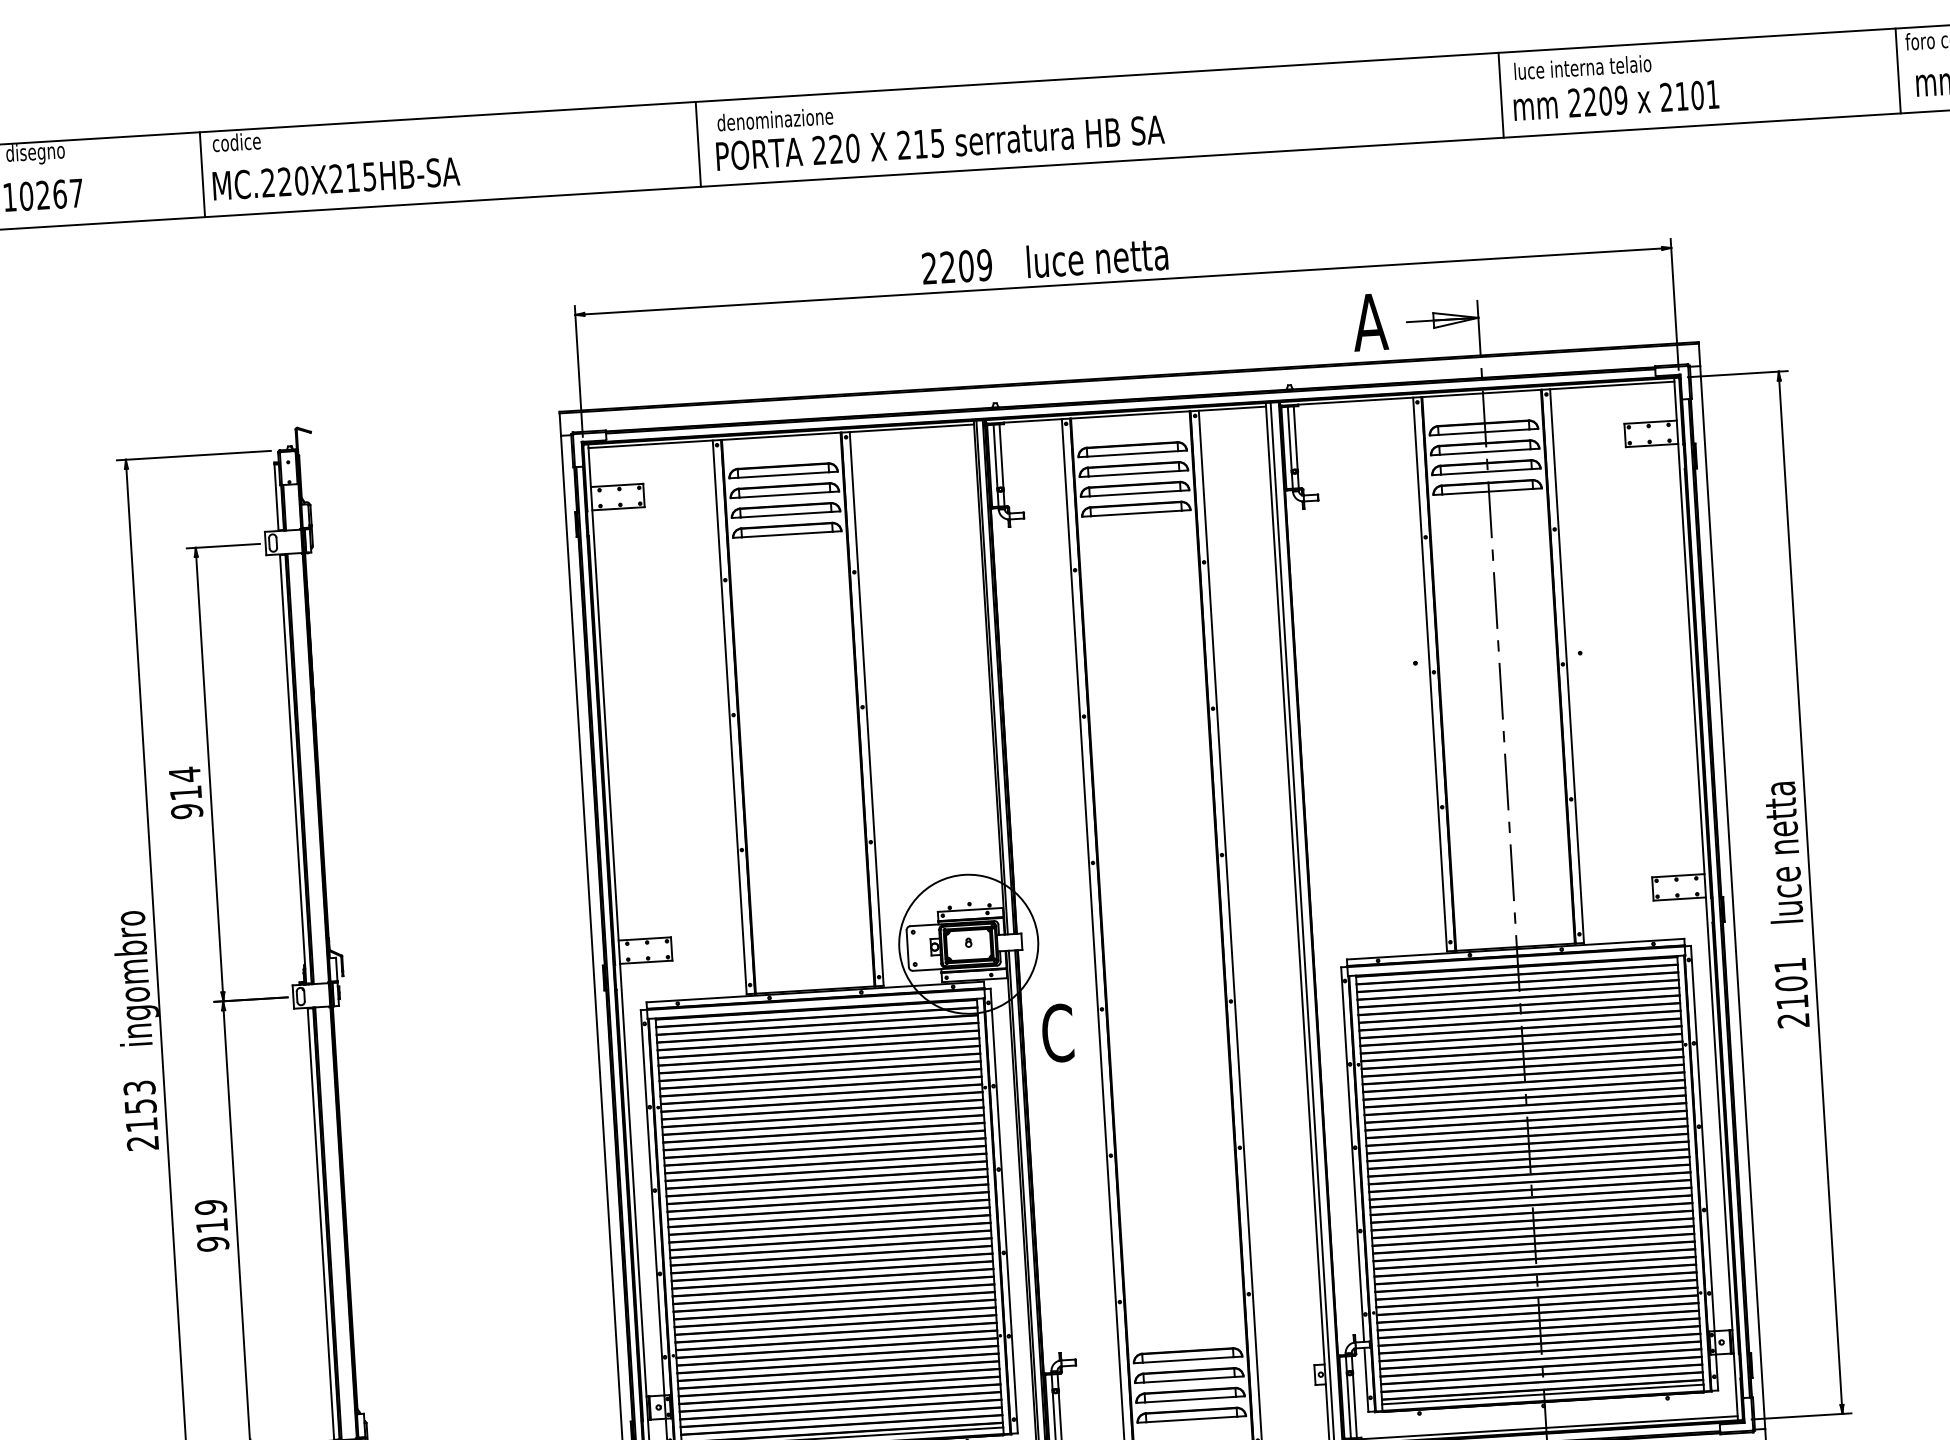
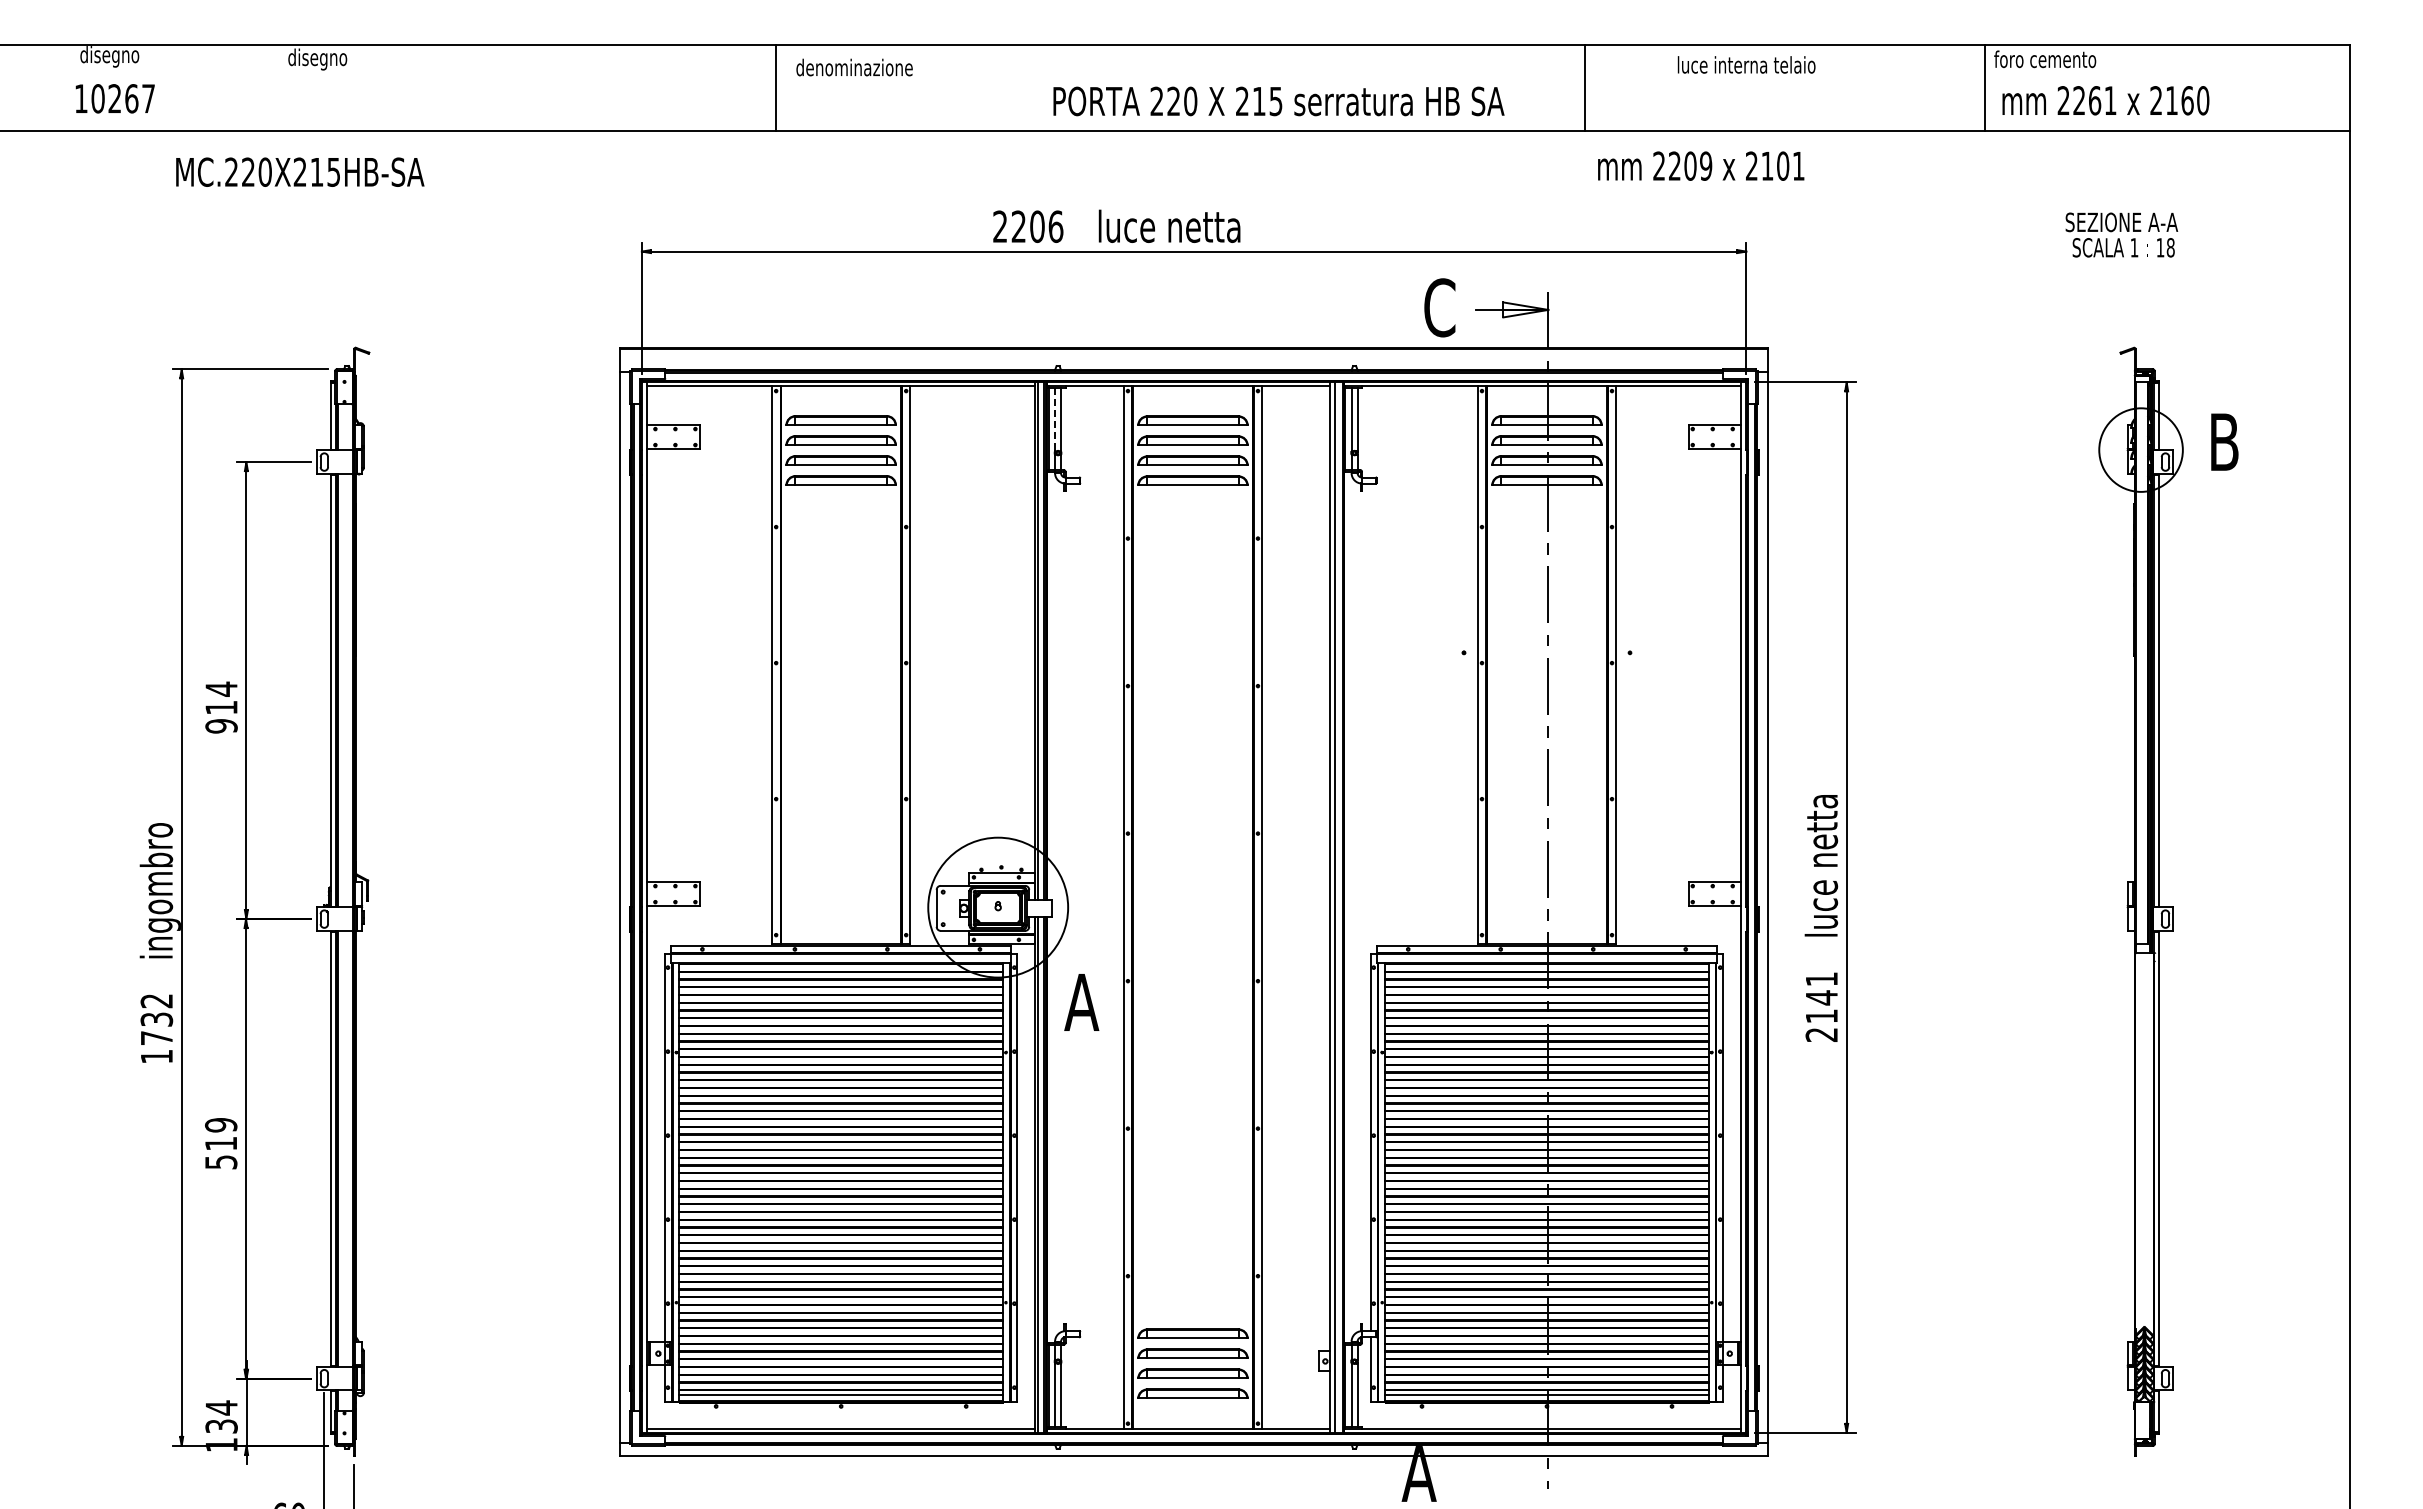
text: (1582, 67) -> (1746, 64), moved
text: (1616, 99) -> (1701, 165), moved
text: (242, 143) -> (318, 59), codice -> disegno
text: (939, 143) -> (1278, 101), moved
line: (202, 174) -> (276, 87), removed
text: (336, 178) -> (300, 171), moved
text: (984, 264) -> (1055, 226), 2209 -> 2206
text: (1370, 322) -> (1439, 307), A -> C
line: (996, 457) -> (1055, 420), solid -> dashed
text: (1791, 983) -> (1821, 997), 2101 -> 2141
text: (1057, 1033) -> (1081, 1002), C -> A
text: (140, 1115) -> (156, 1028), 2153 -> 1732
text: (213, 1244) -> (221, 1162), 919 -> 519

